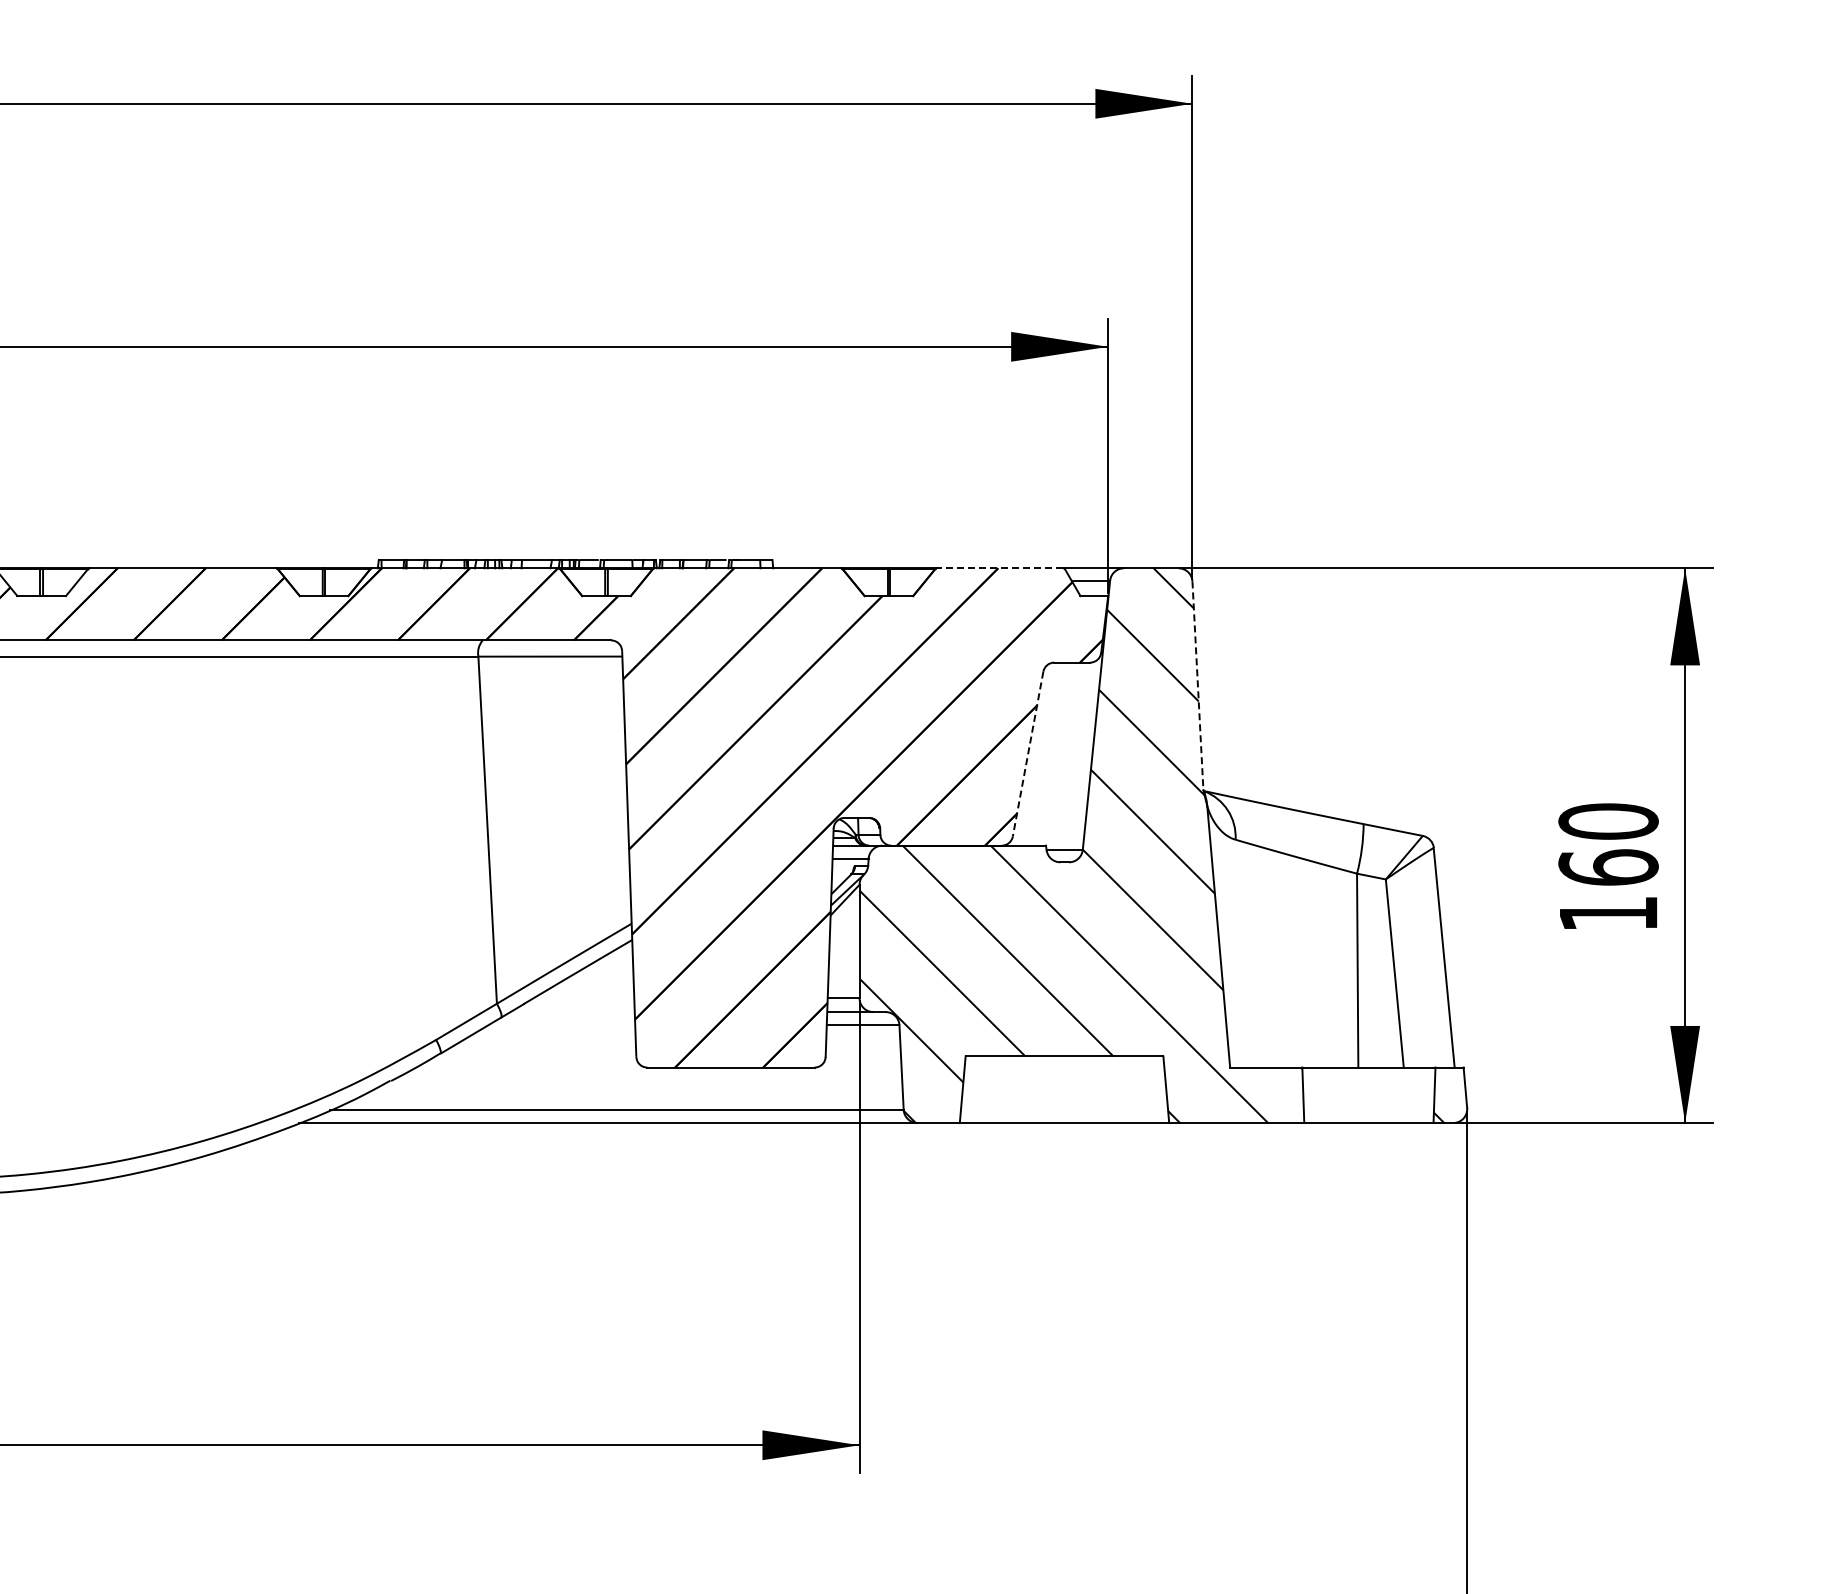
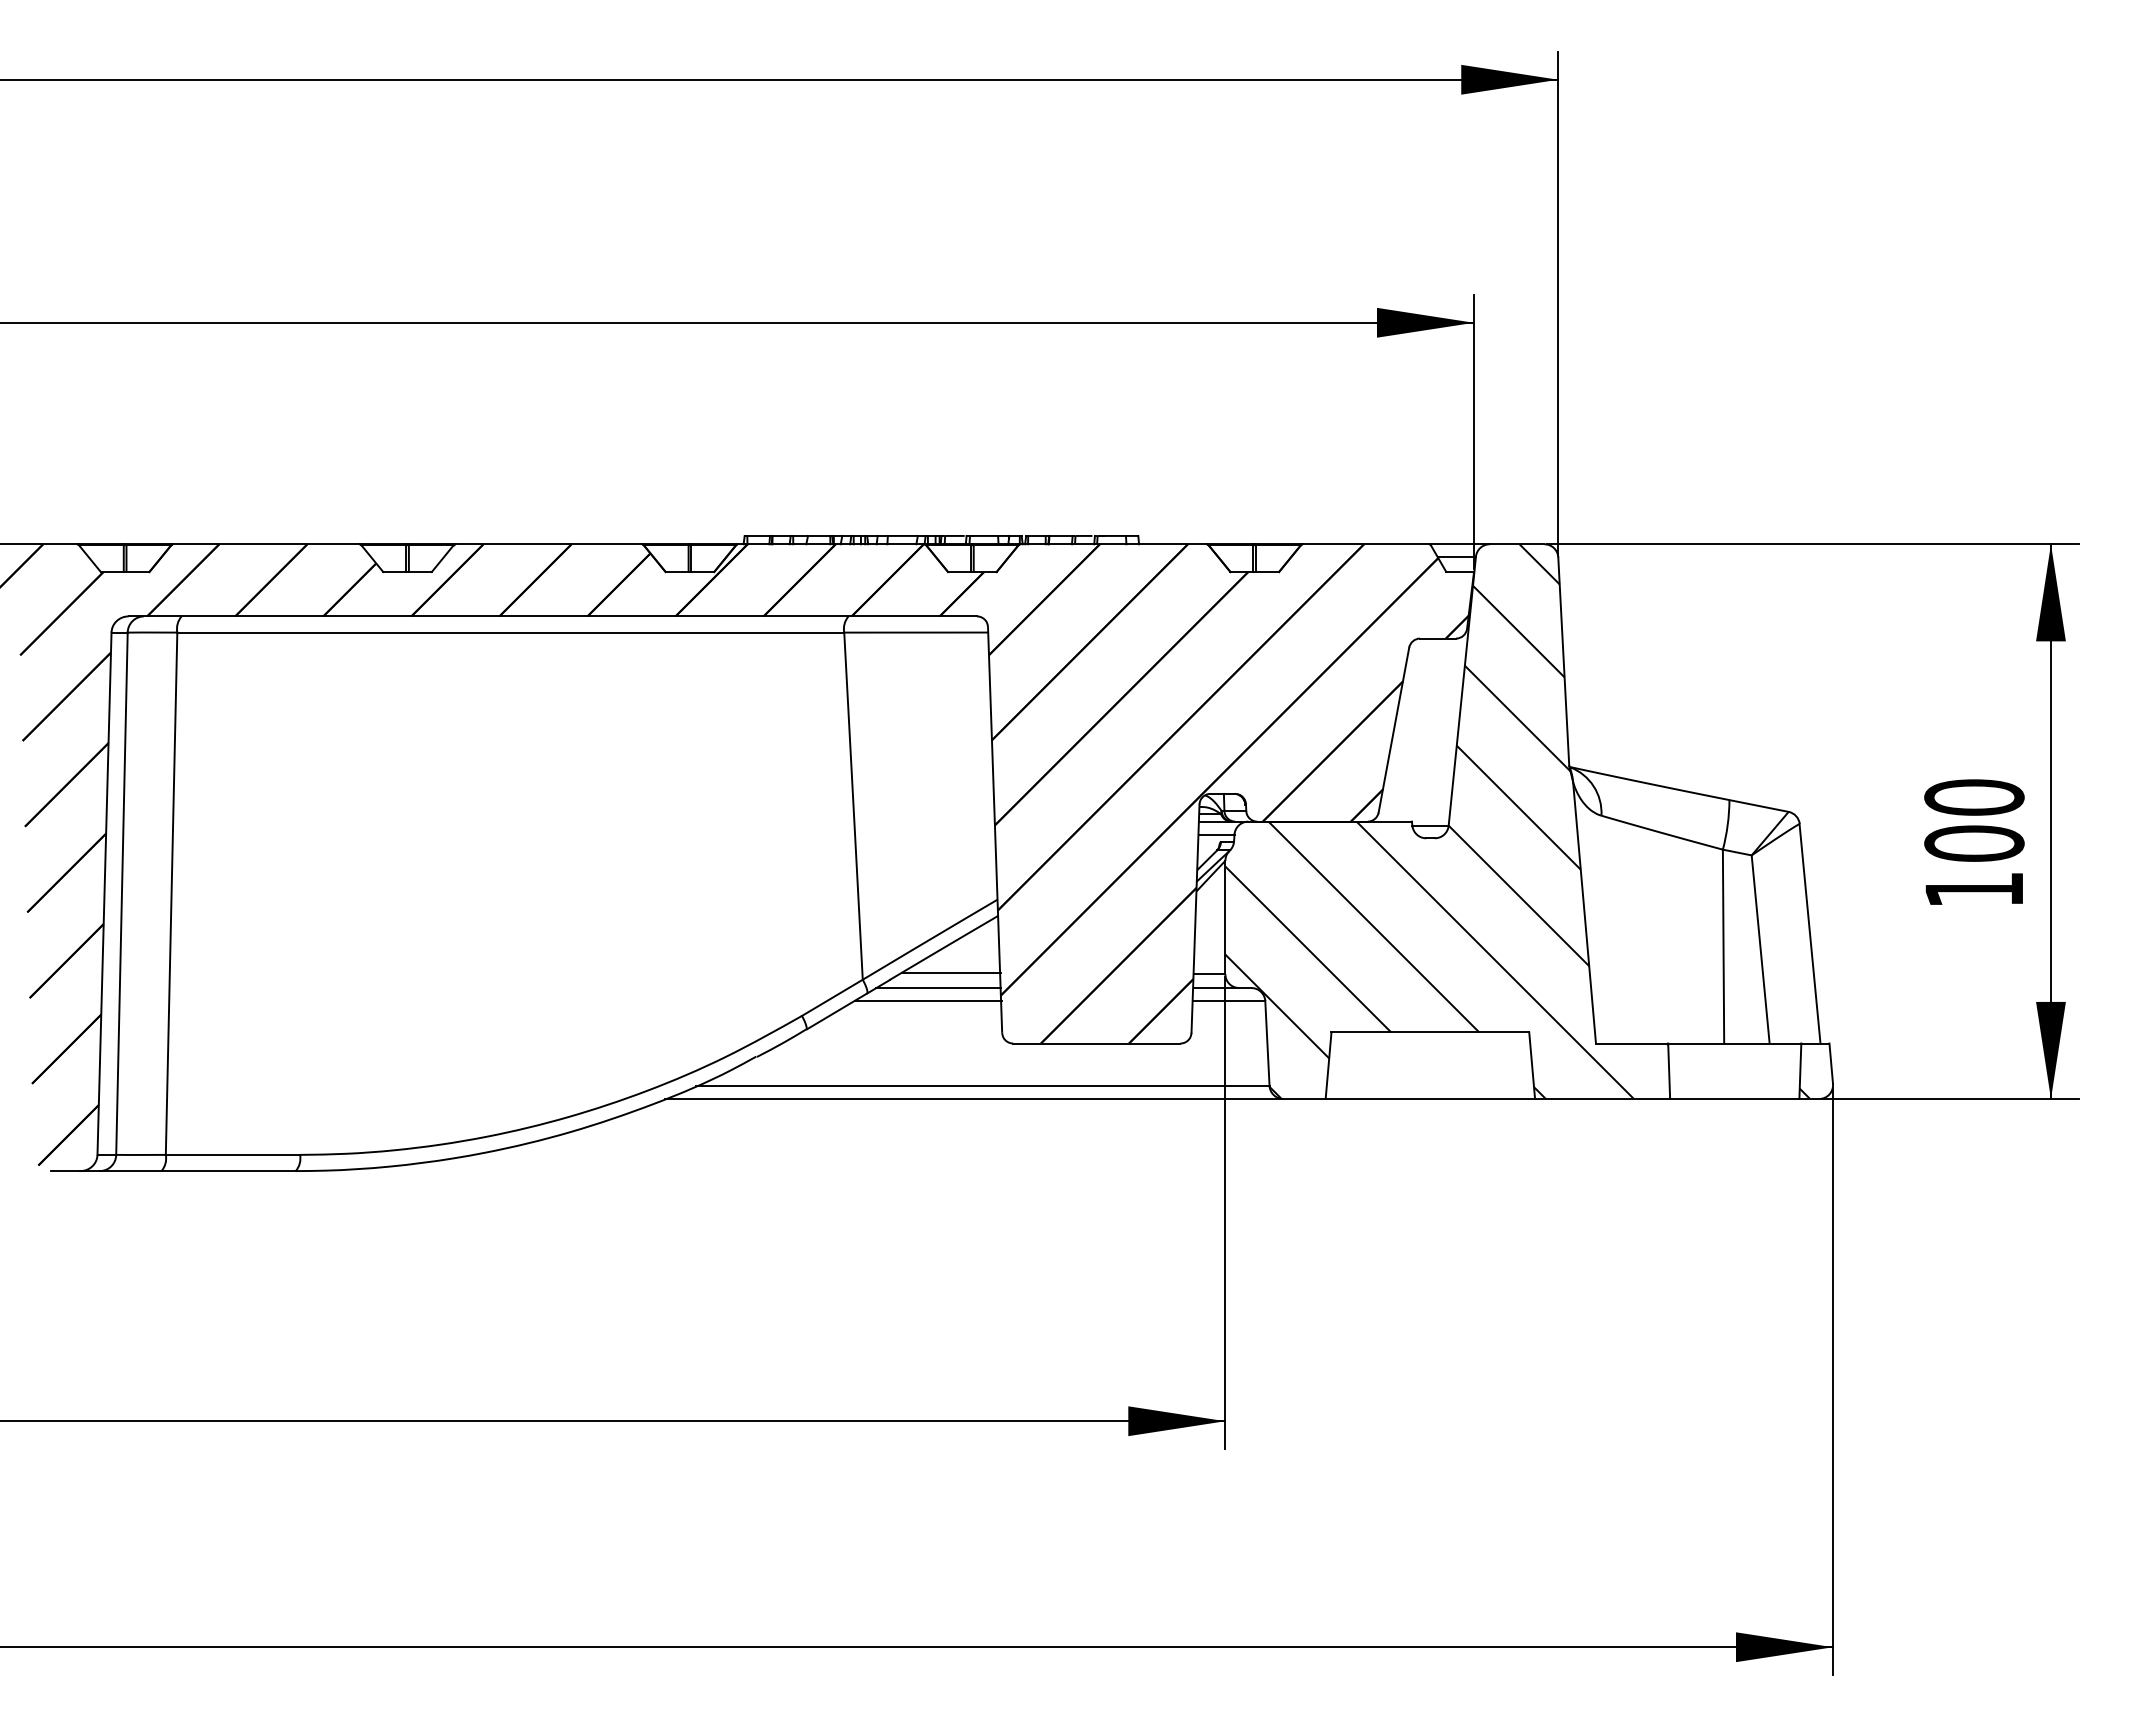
line: (999, 568) -> (1365, 544), dashed -> solid
line: (1197, 685) -> (1563, 661), dashed -> solid
line: (1027, 754) -> (1393, 730), dashed -> solid
text: (1608, 867) -> (1974, 843), 160 -> 100
line: (584, 997) -> (950, 973), added
line: (572, 1012) -> (938, 988), added
line: (561, 1025) -> (927, 1001), added

